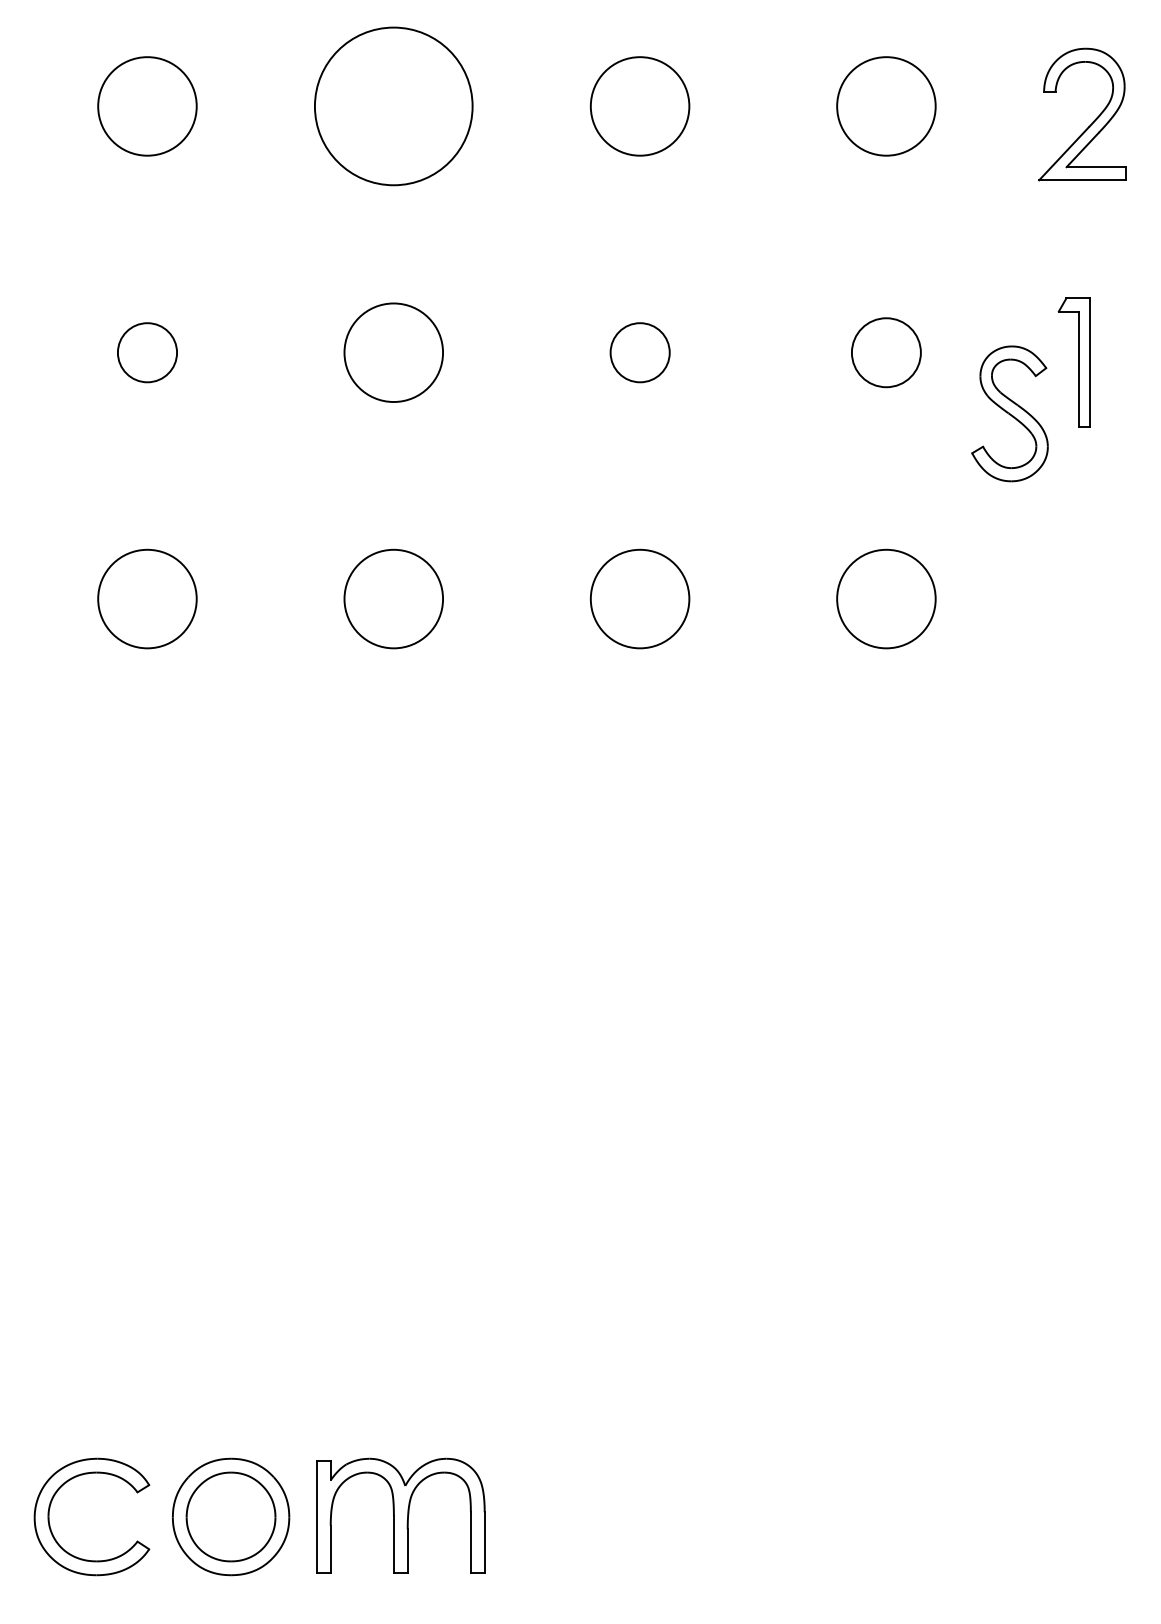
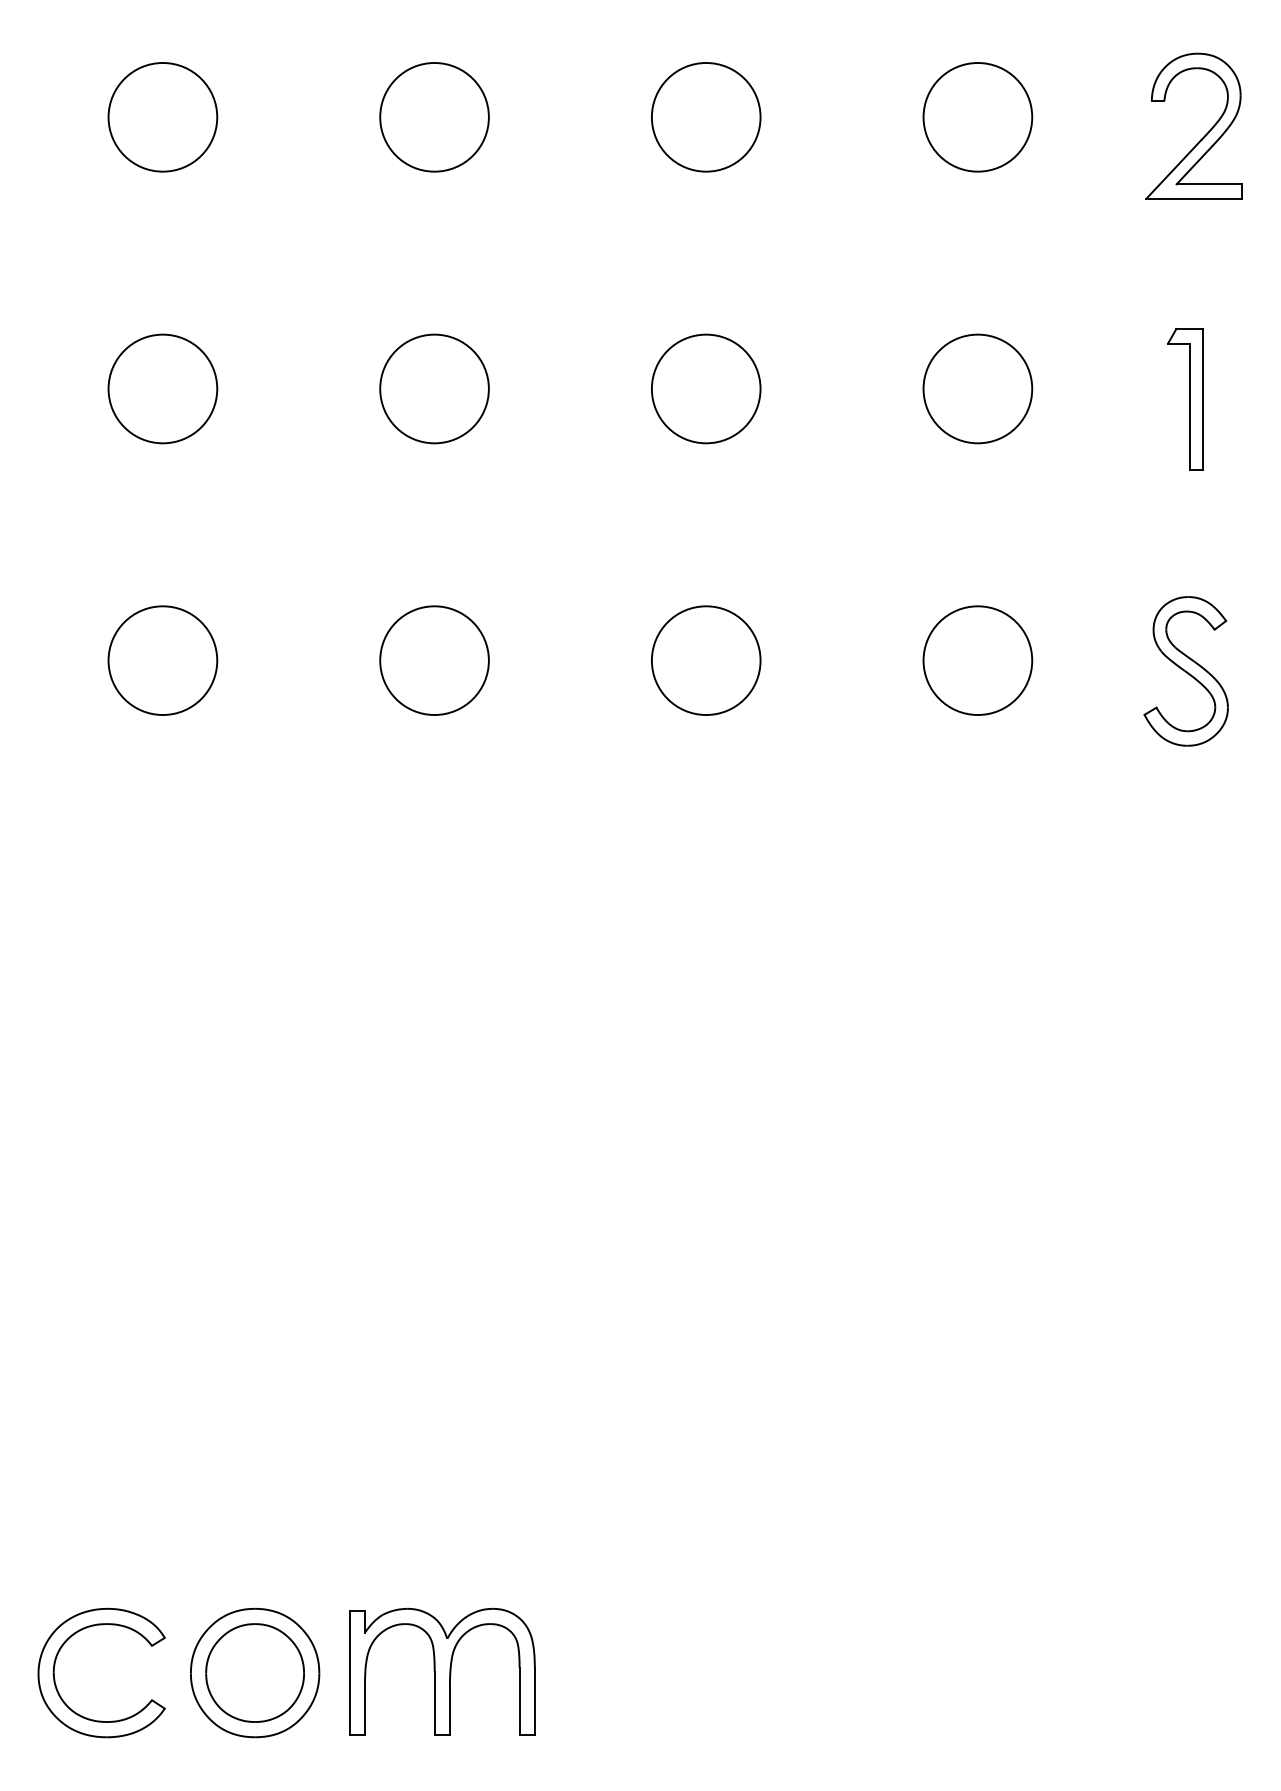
circle: (393, 106) -> (434, 117), size x0.62
circle: (147, 352) -> (162, 388), size x1.67
circle: (640, 352) -> (706, 388), size x1.67
circle: (886, 352) -> (977, 388), size x1.43
part: (1009, 413) -> (1185, 671), moved

